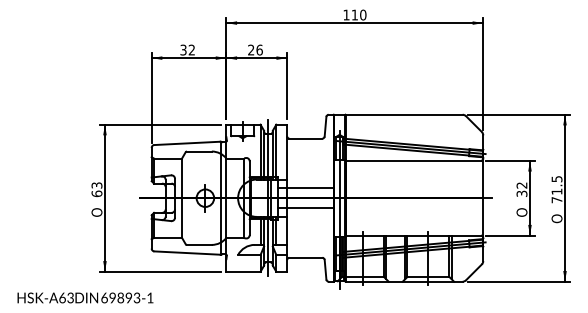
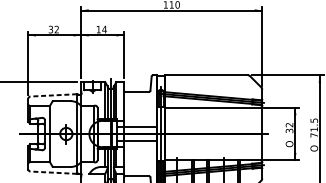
text: (255, 49) -> (101, 29), 26 -> 14
line: (186, 143) -> (53, 95), solid -> dashed
line: (186, 253) -> (53, 173), solid -> dashed

